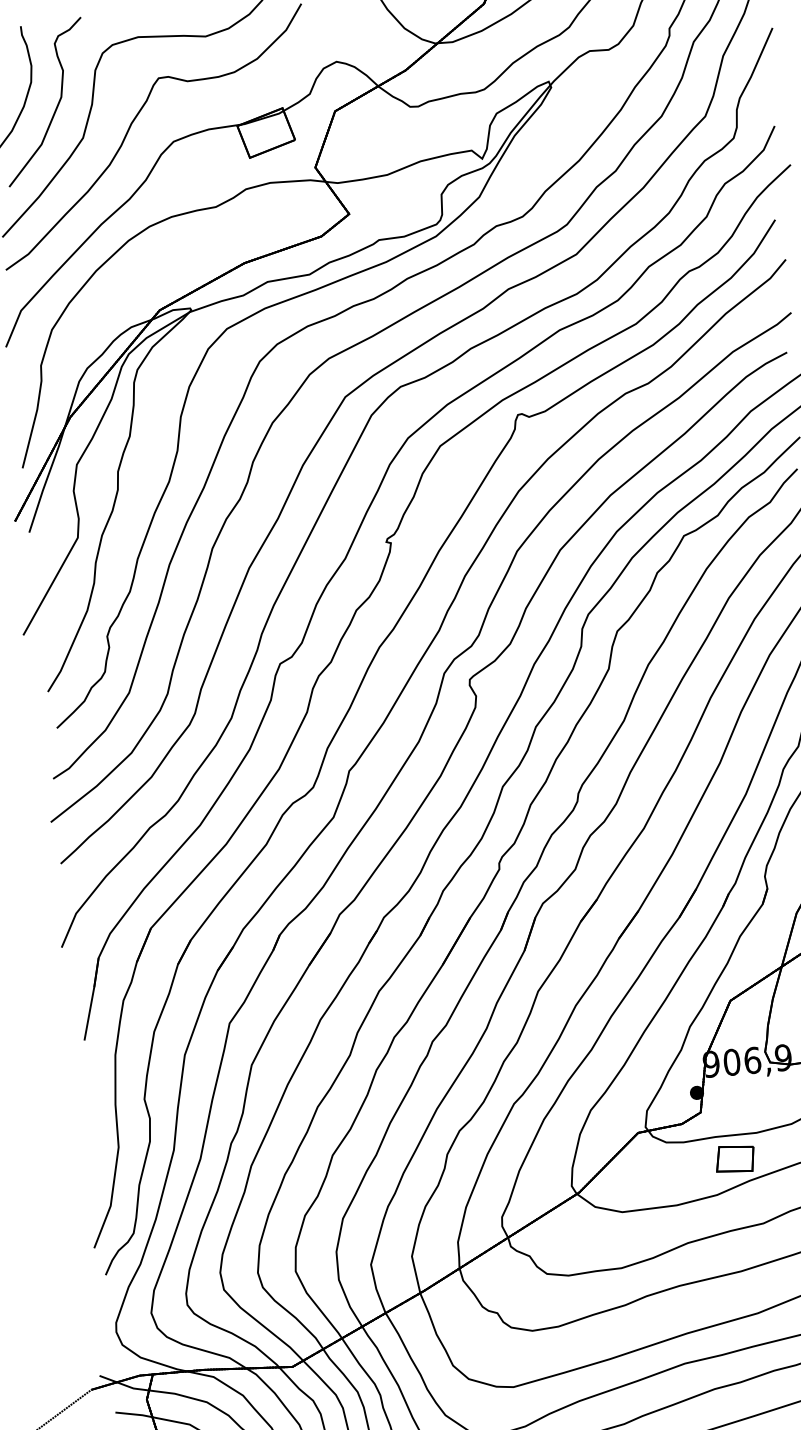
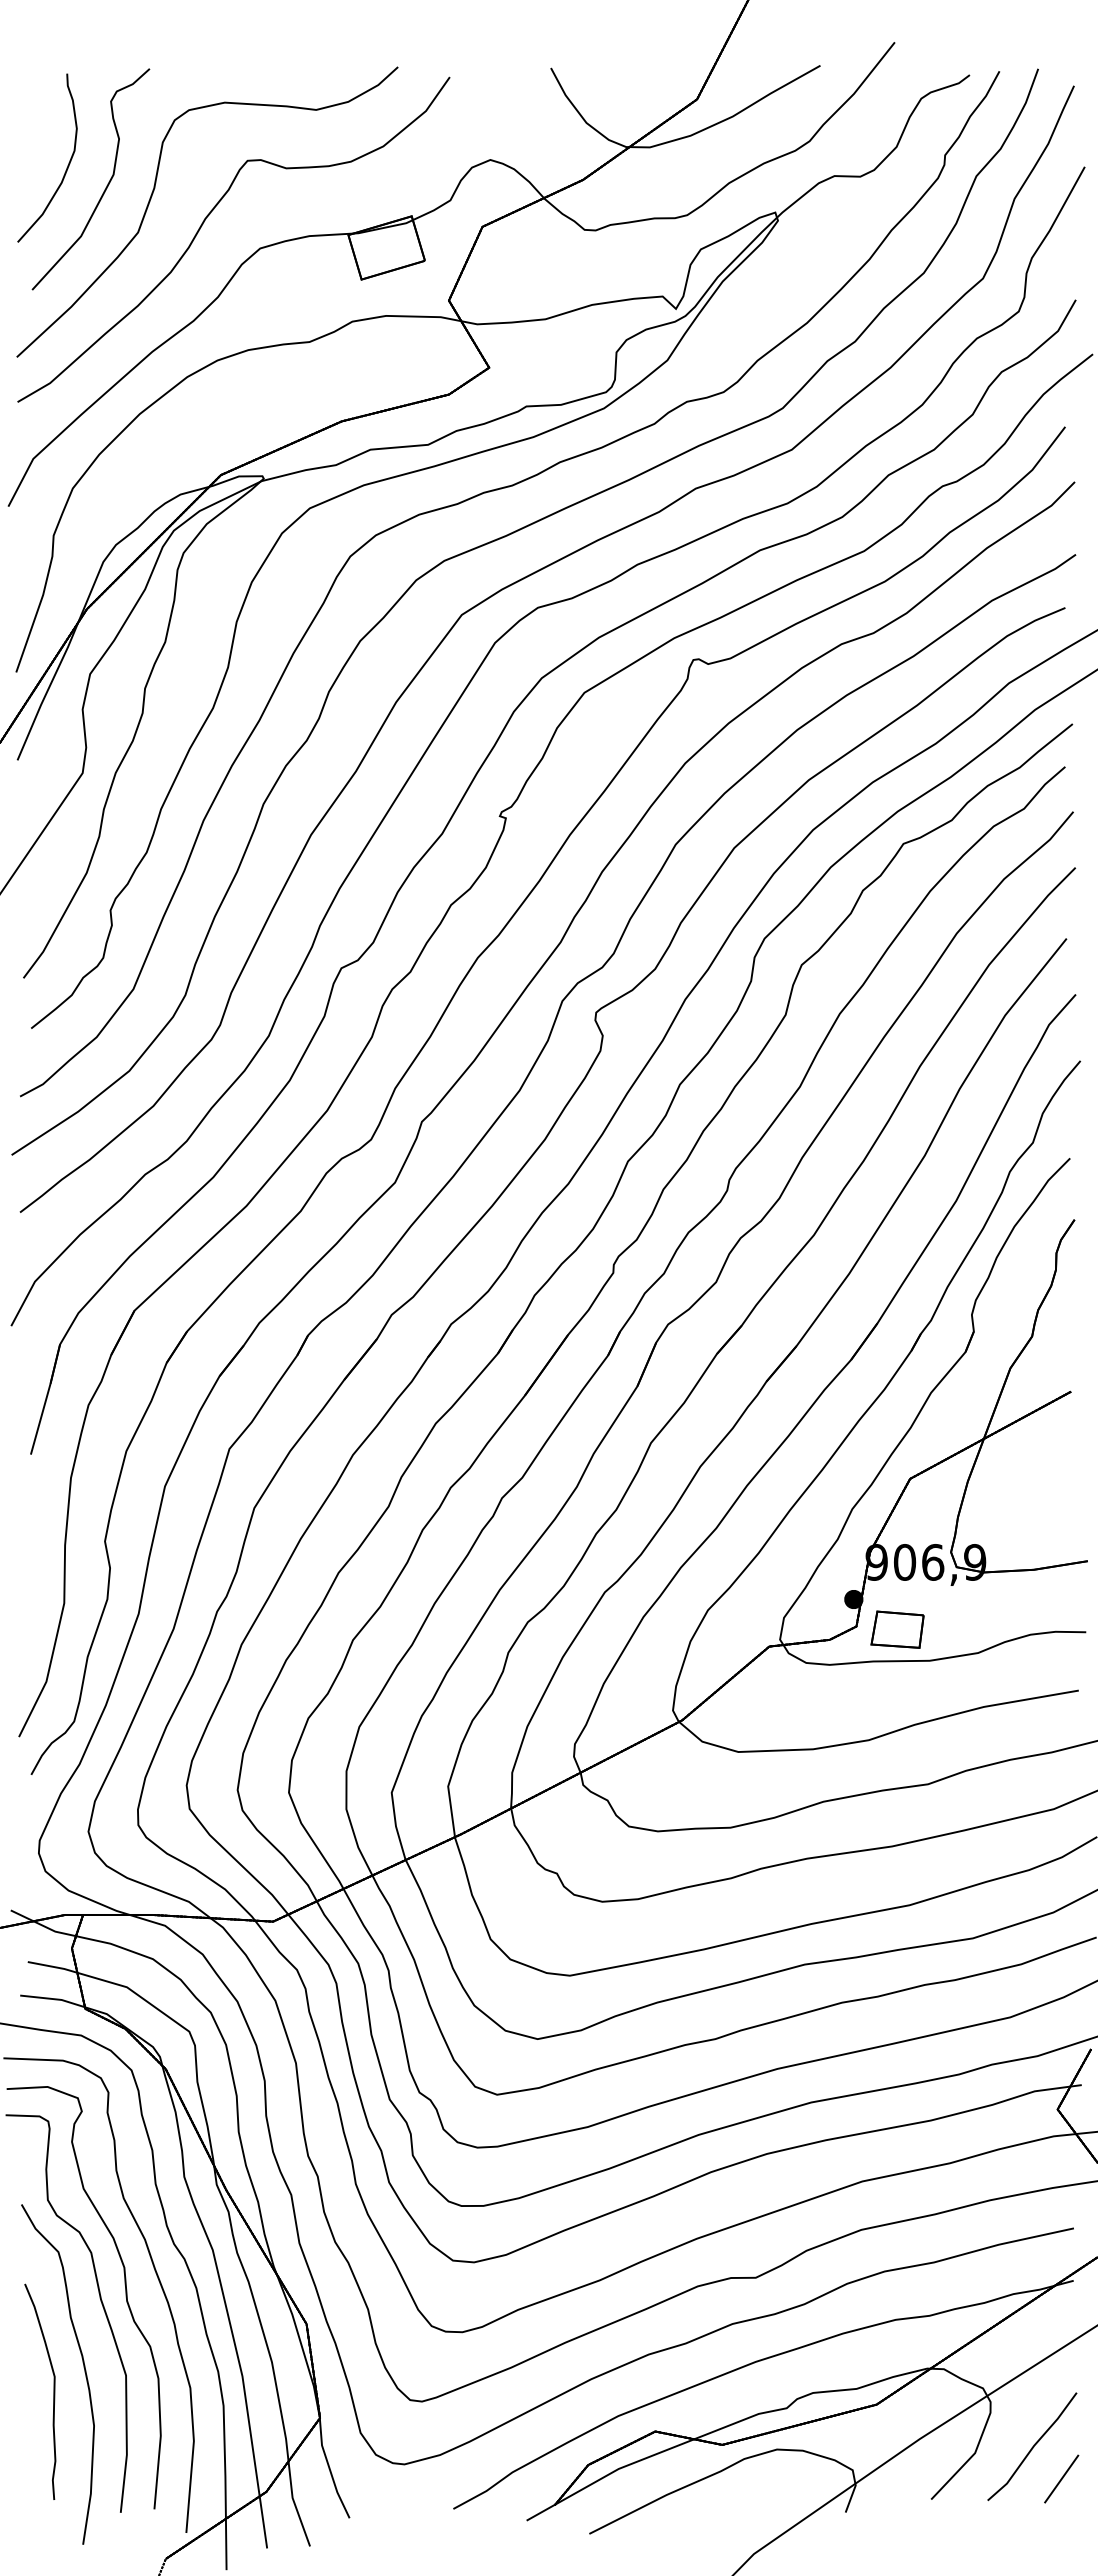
part: (735, 1158) -> (897, 1629), moved

